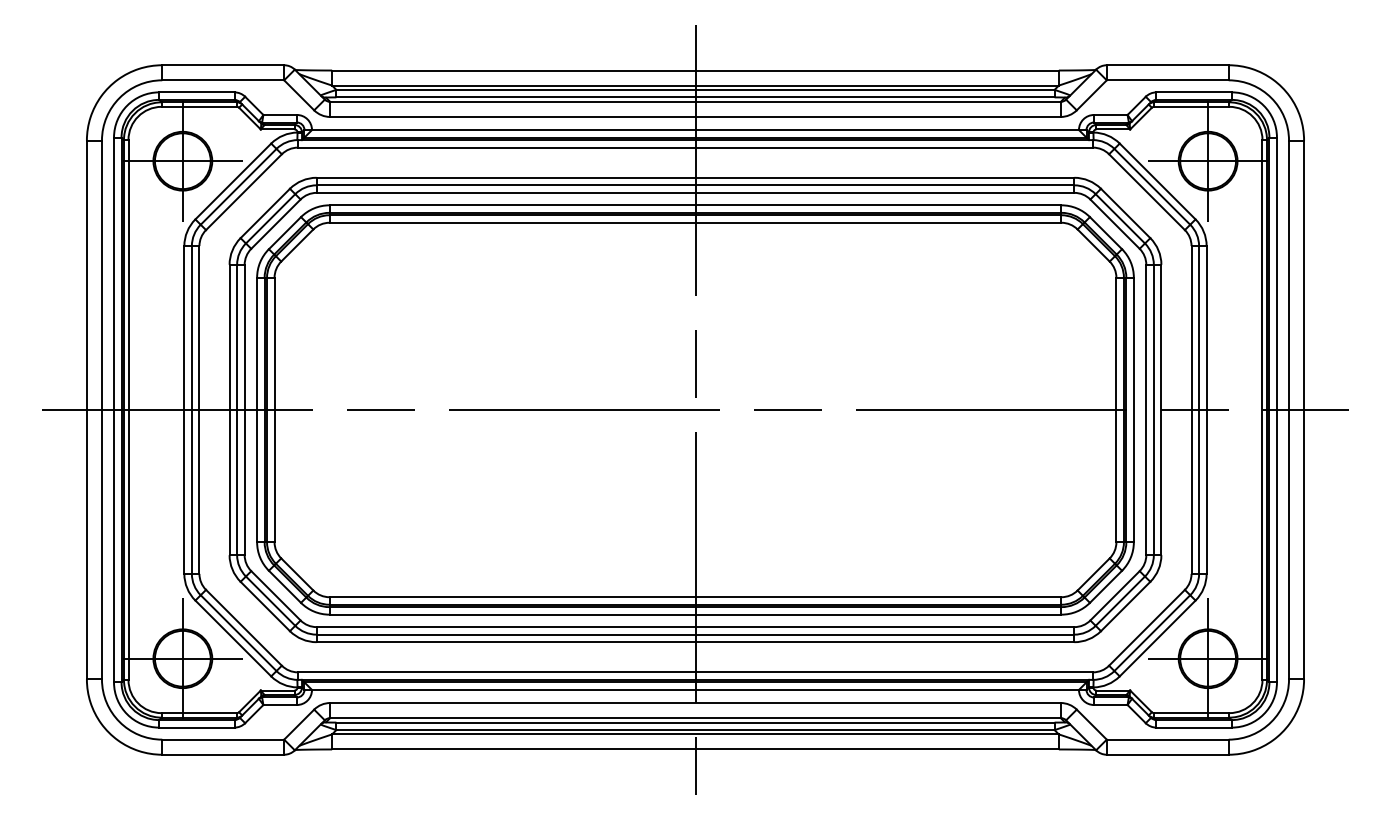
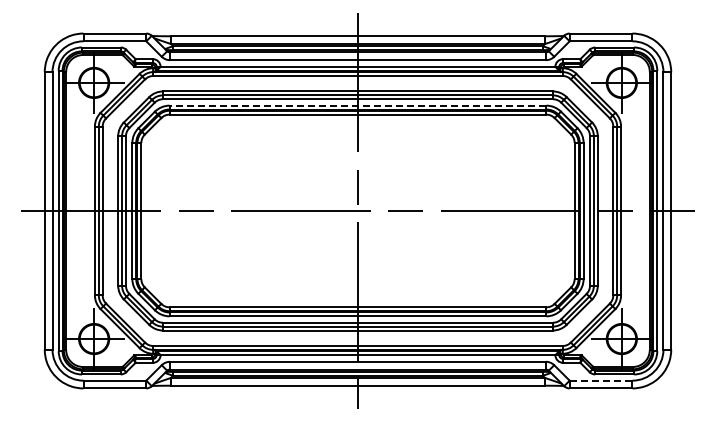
line: (694, 205) -> (357, 105), solid -> dashed
line: (1166, 739) -> (600, 380), solid -> dashed

